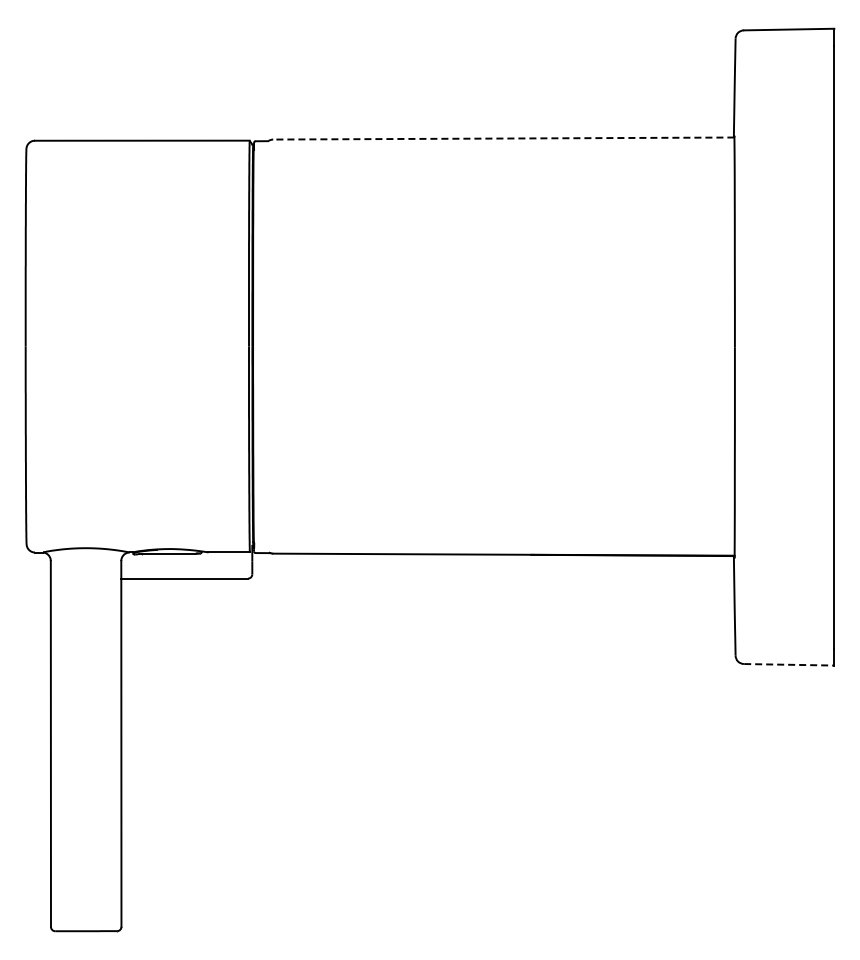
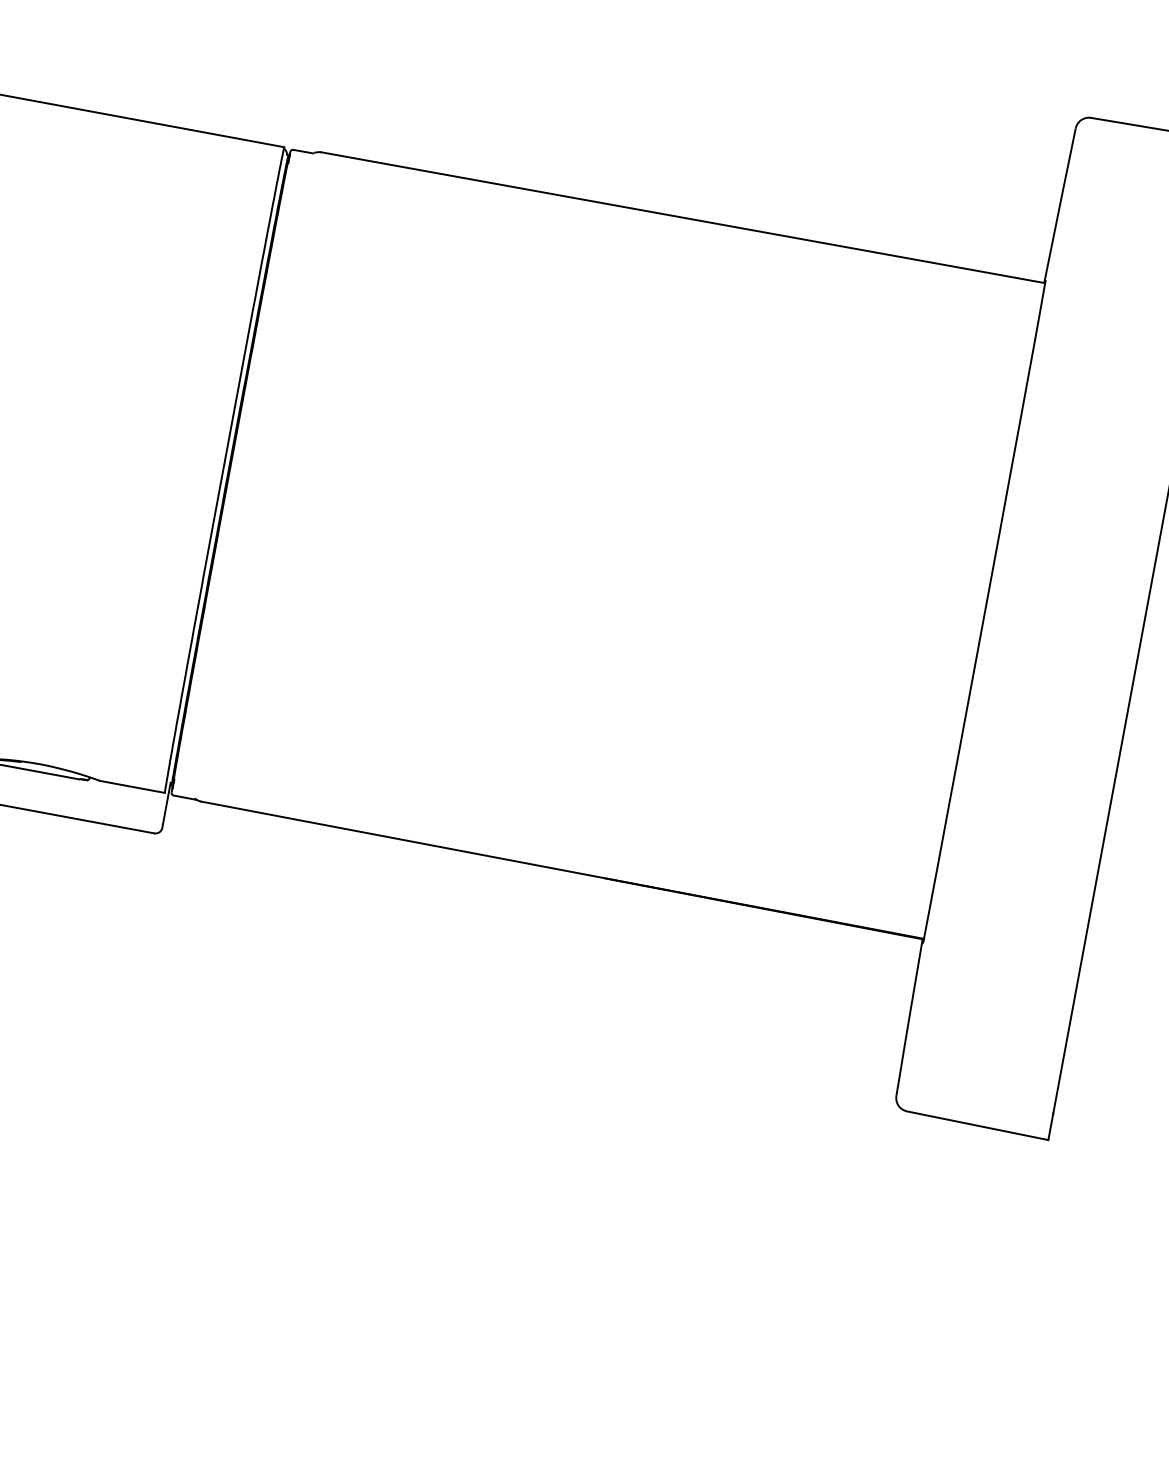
line: (503, 138) -> (682, 217), dashed -> solid
line: (789, 664) -> (978, 1125), dashed -> solid

